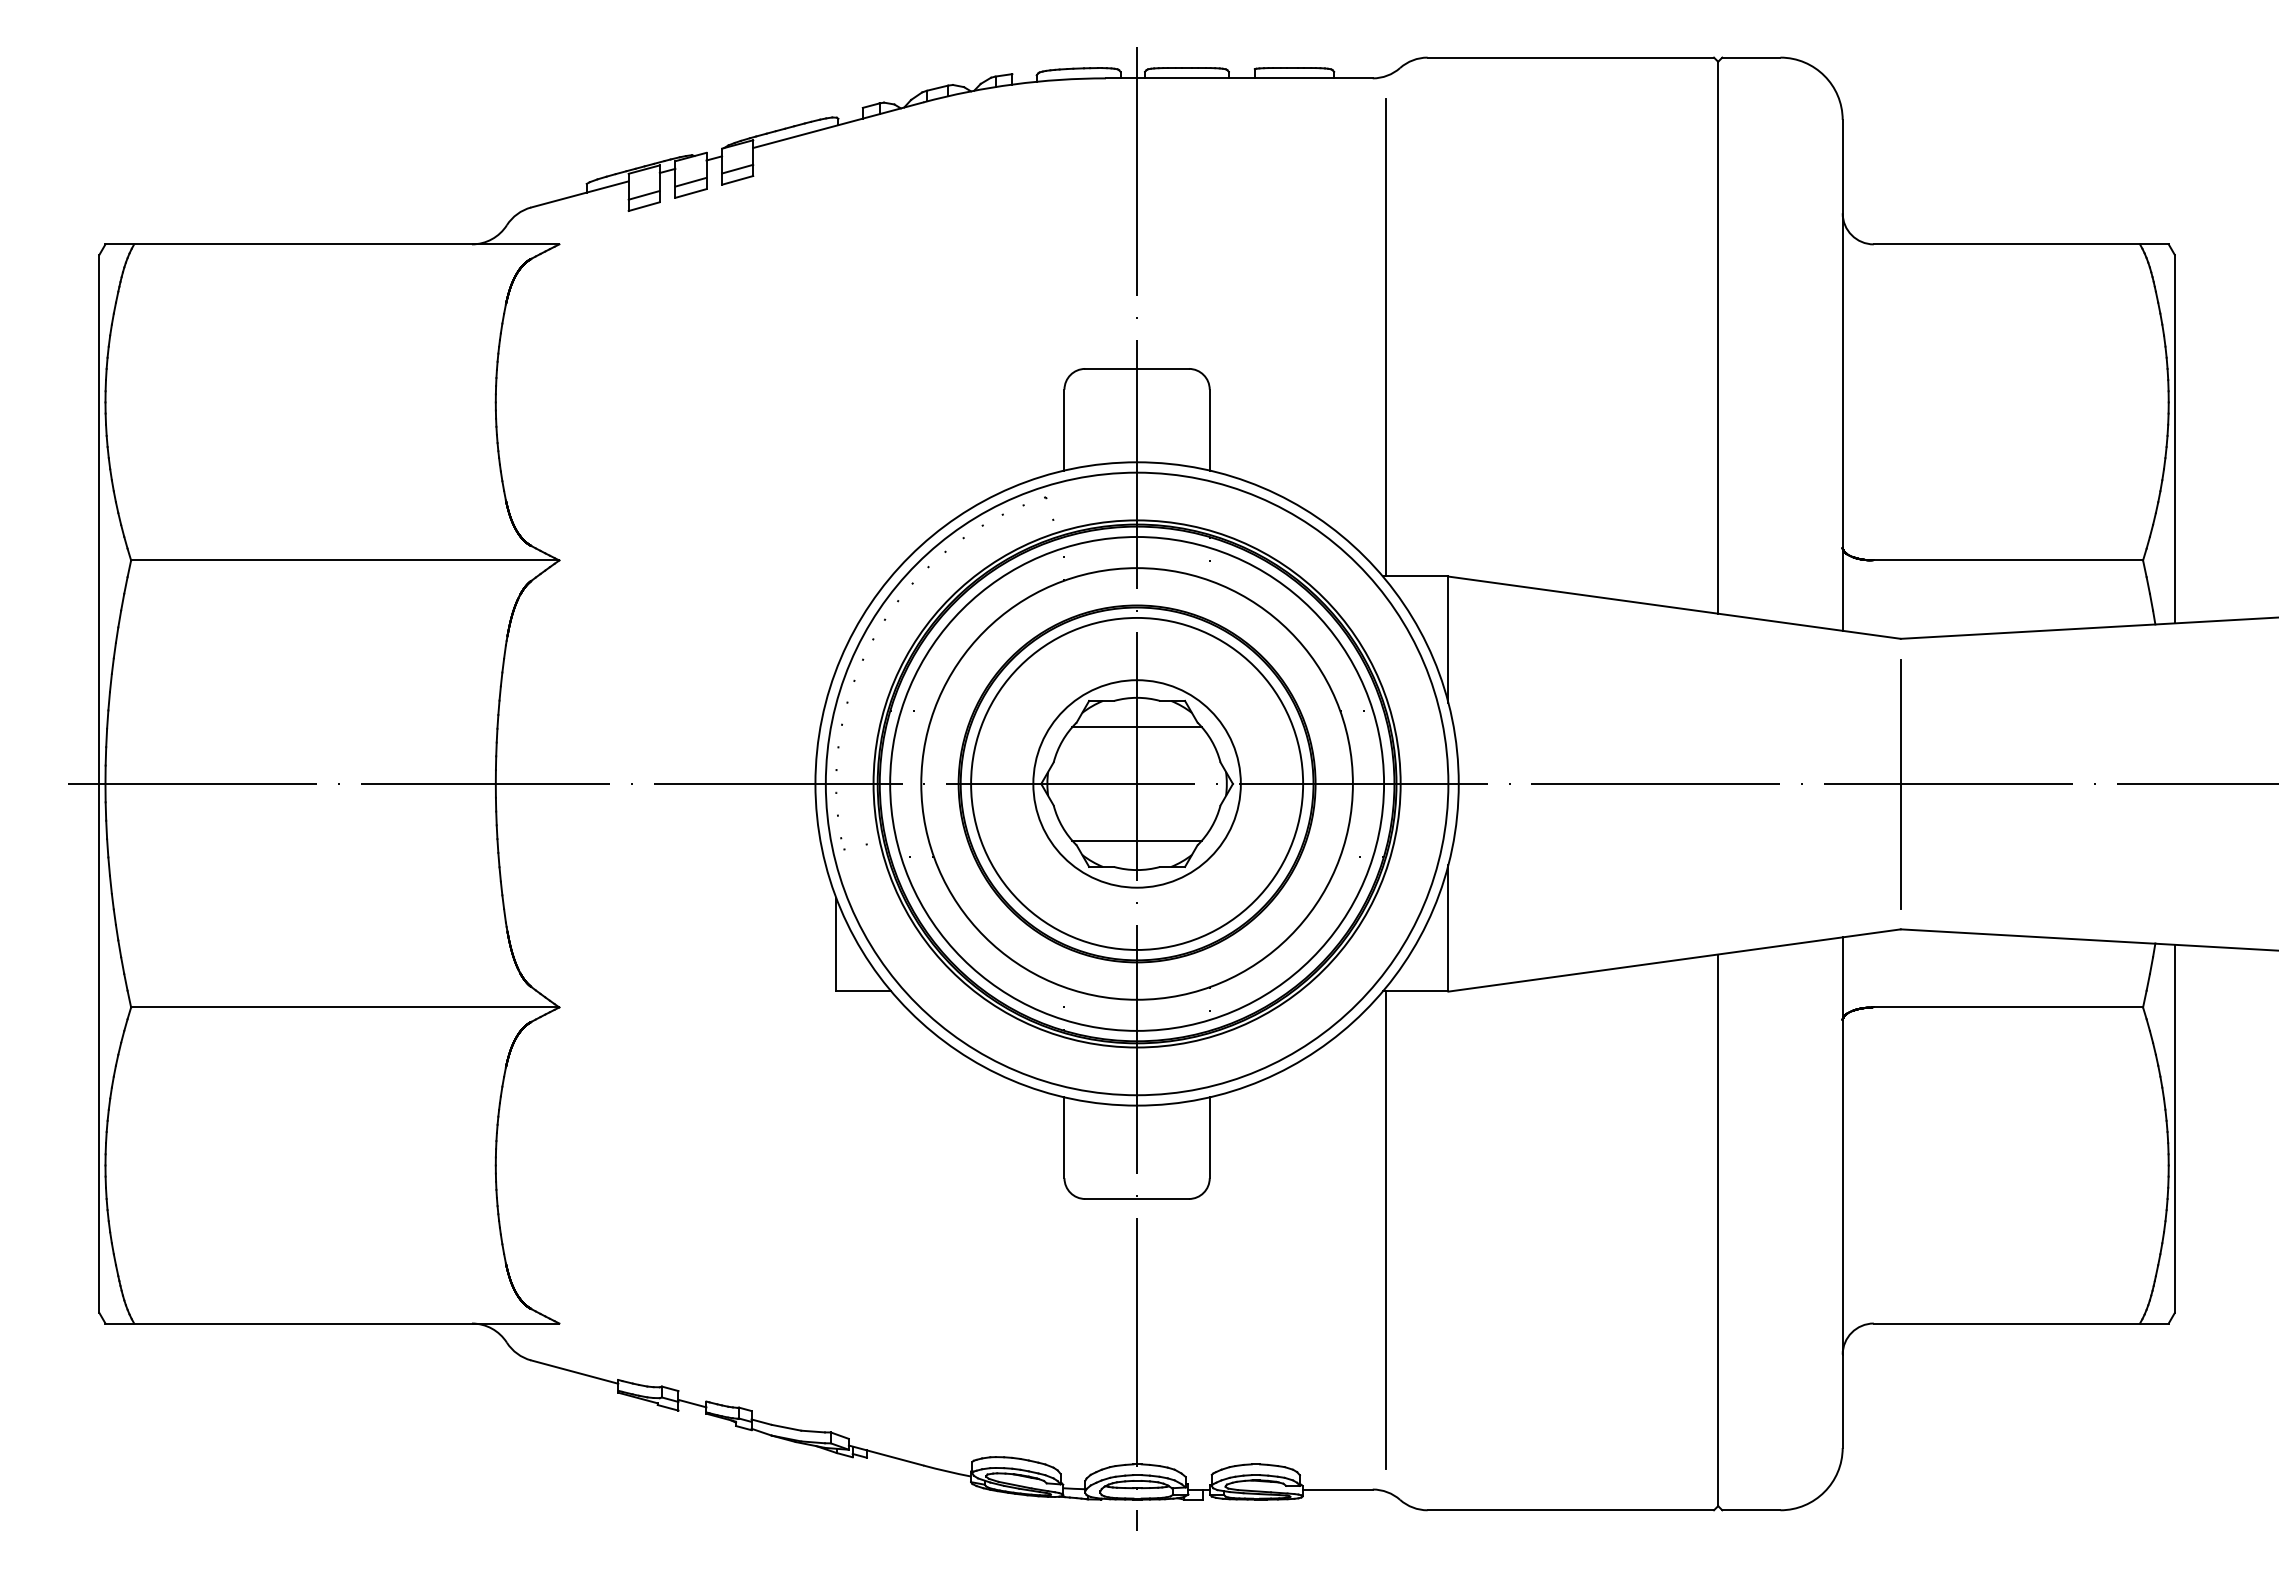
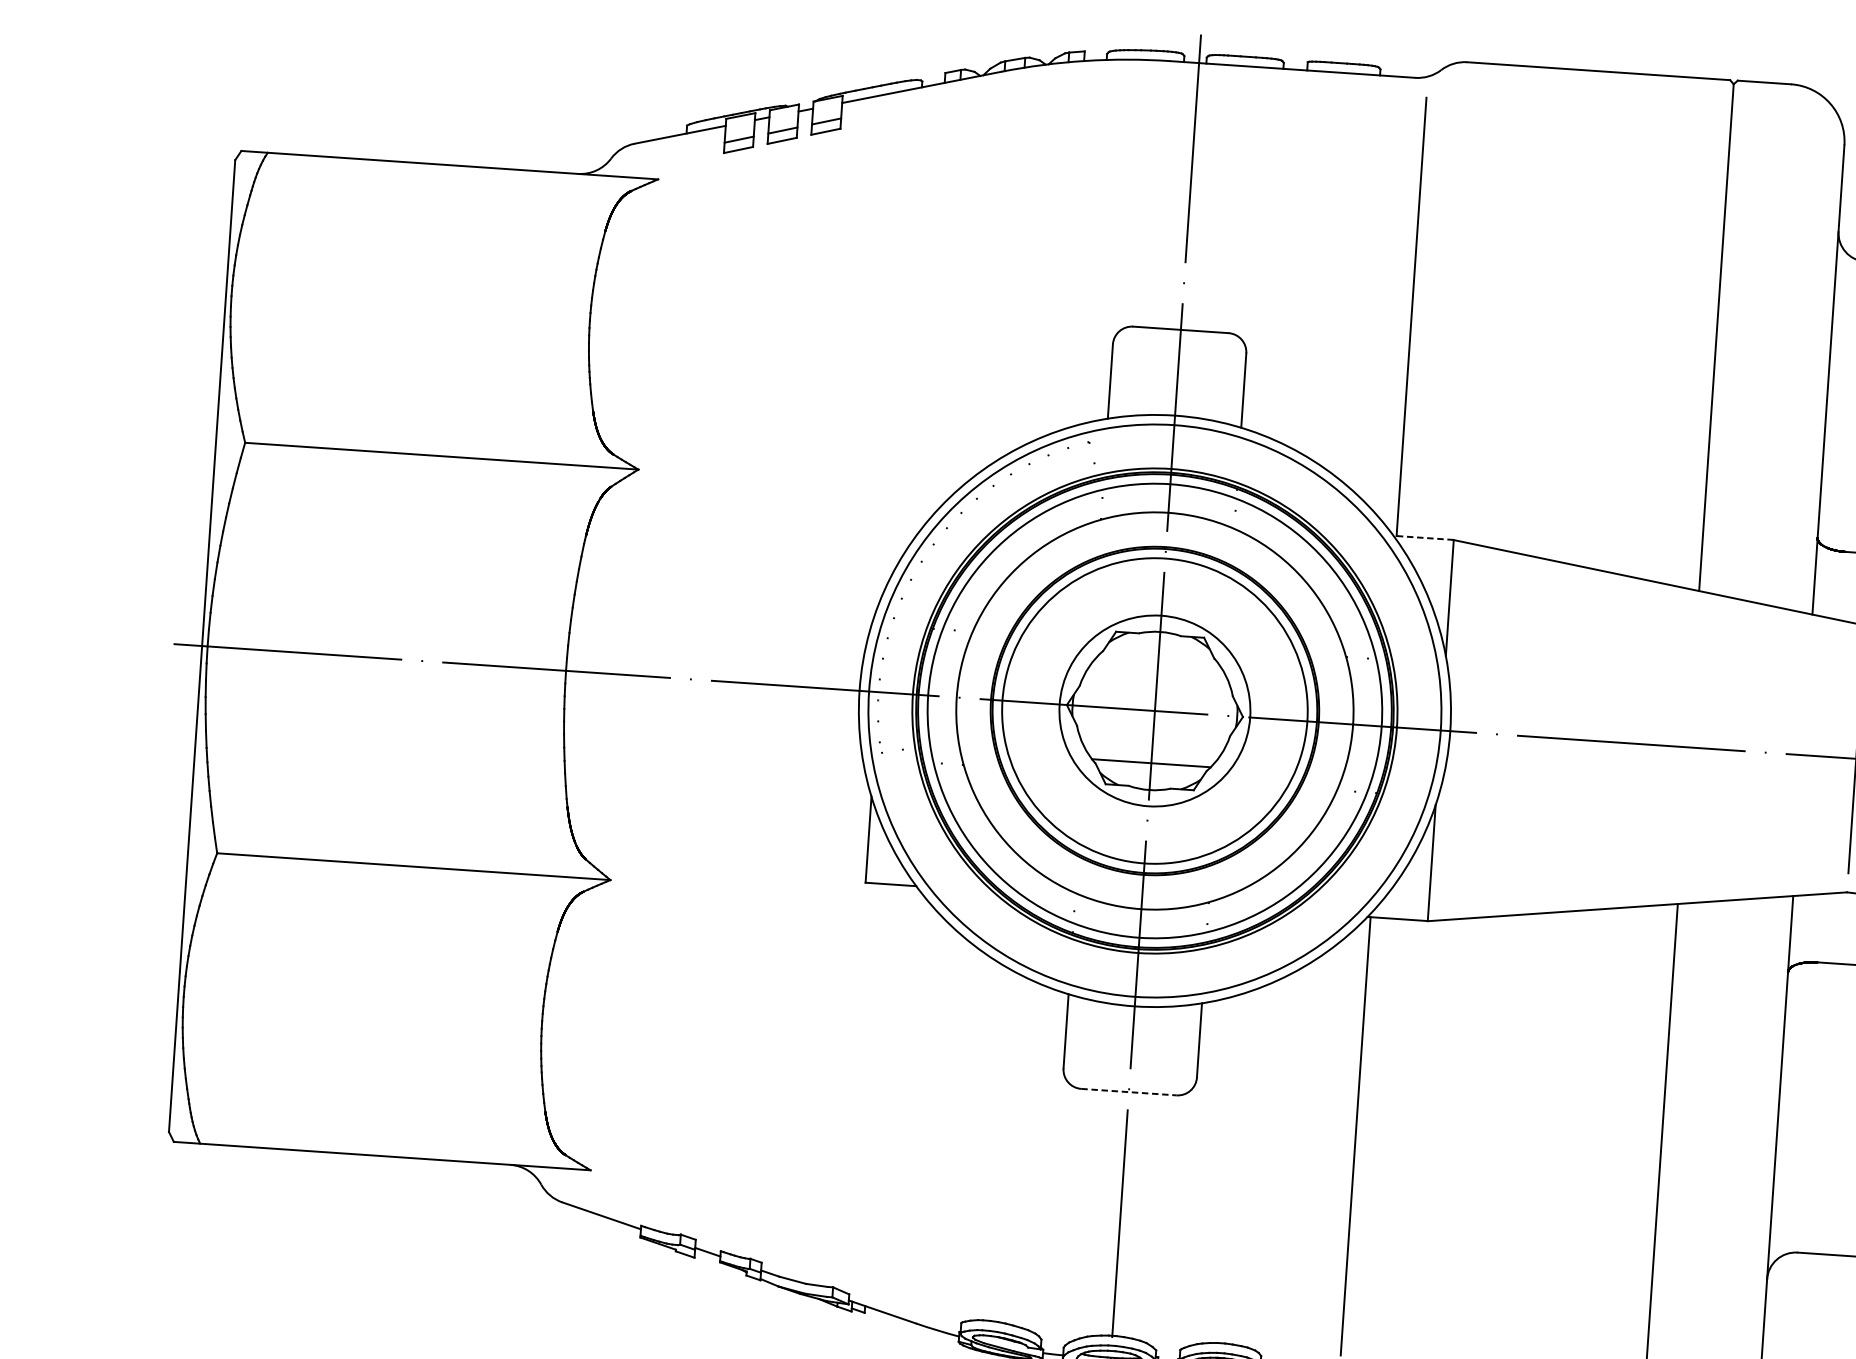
line: (1415, 576) -> (1423, 537), solid -> dashed
line: (1136, 727) -> (1157, 659), removed
line: (1137, 1199) -> (1129, 1092), solid -> dashed

